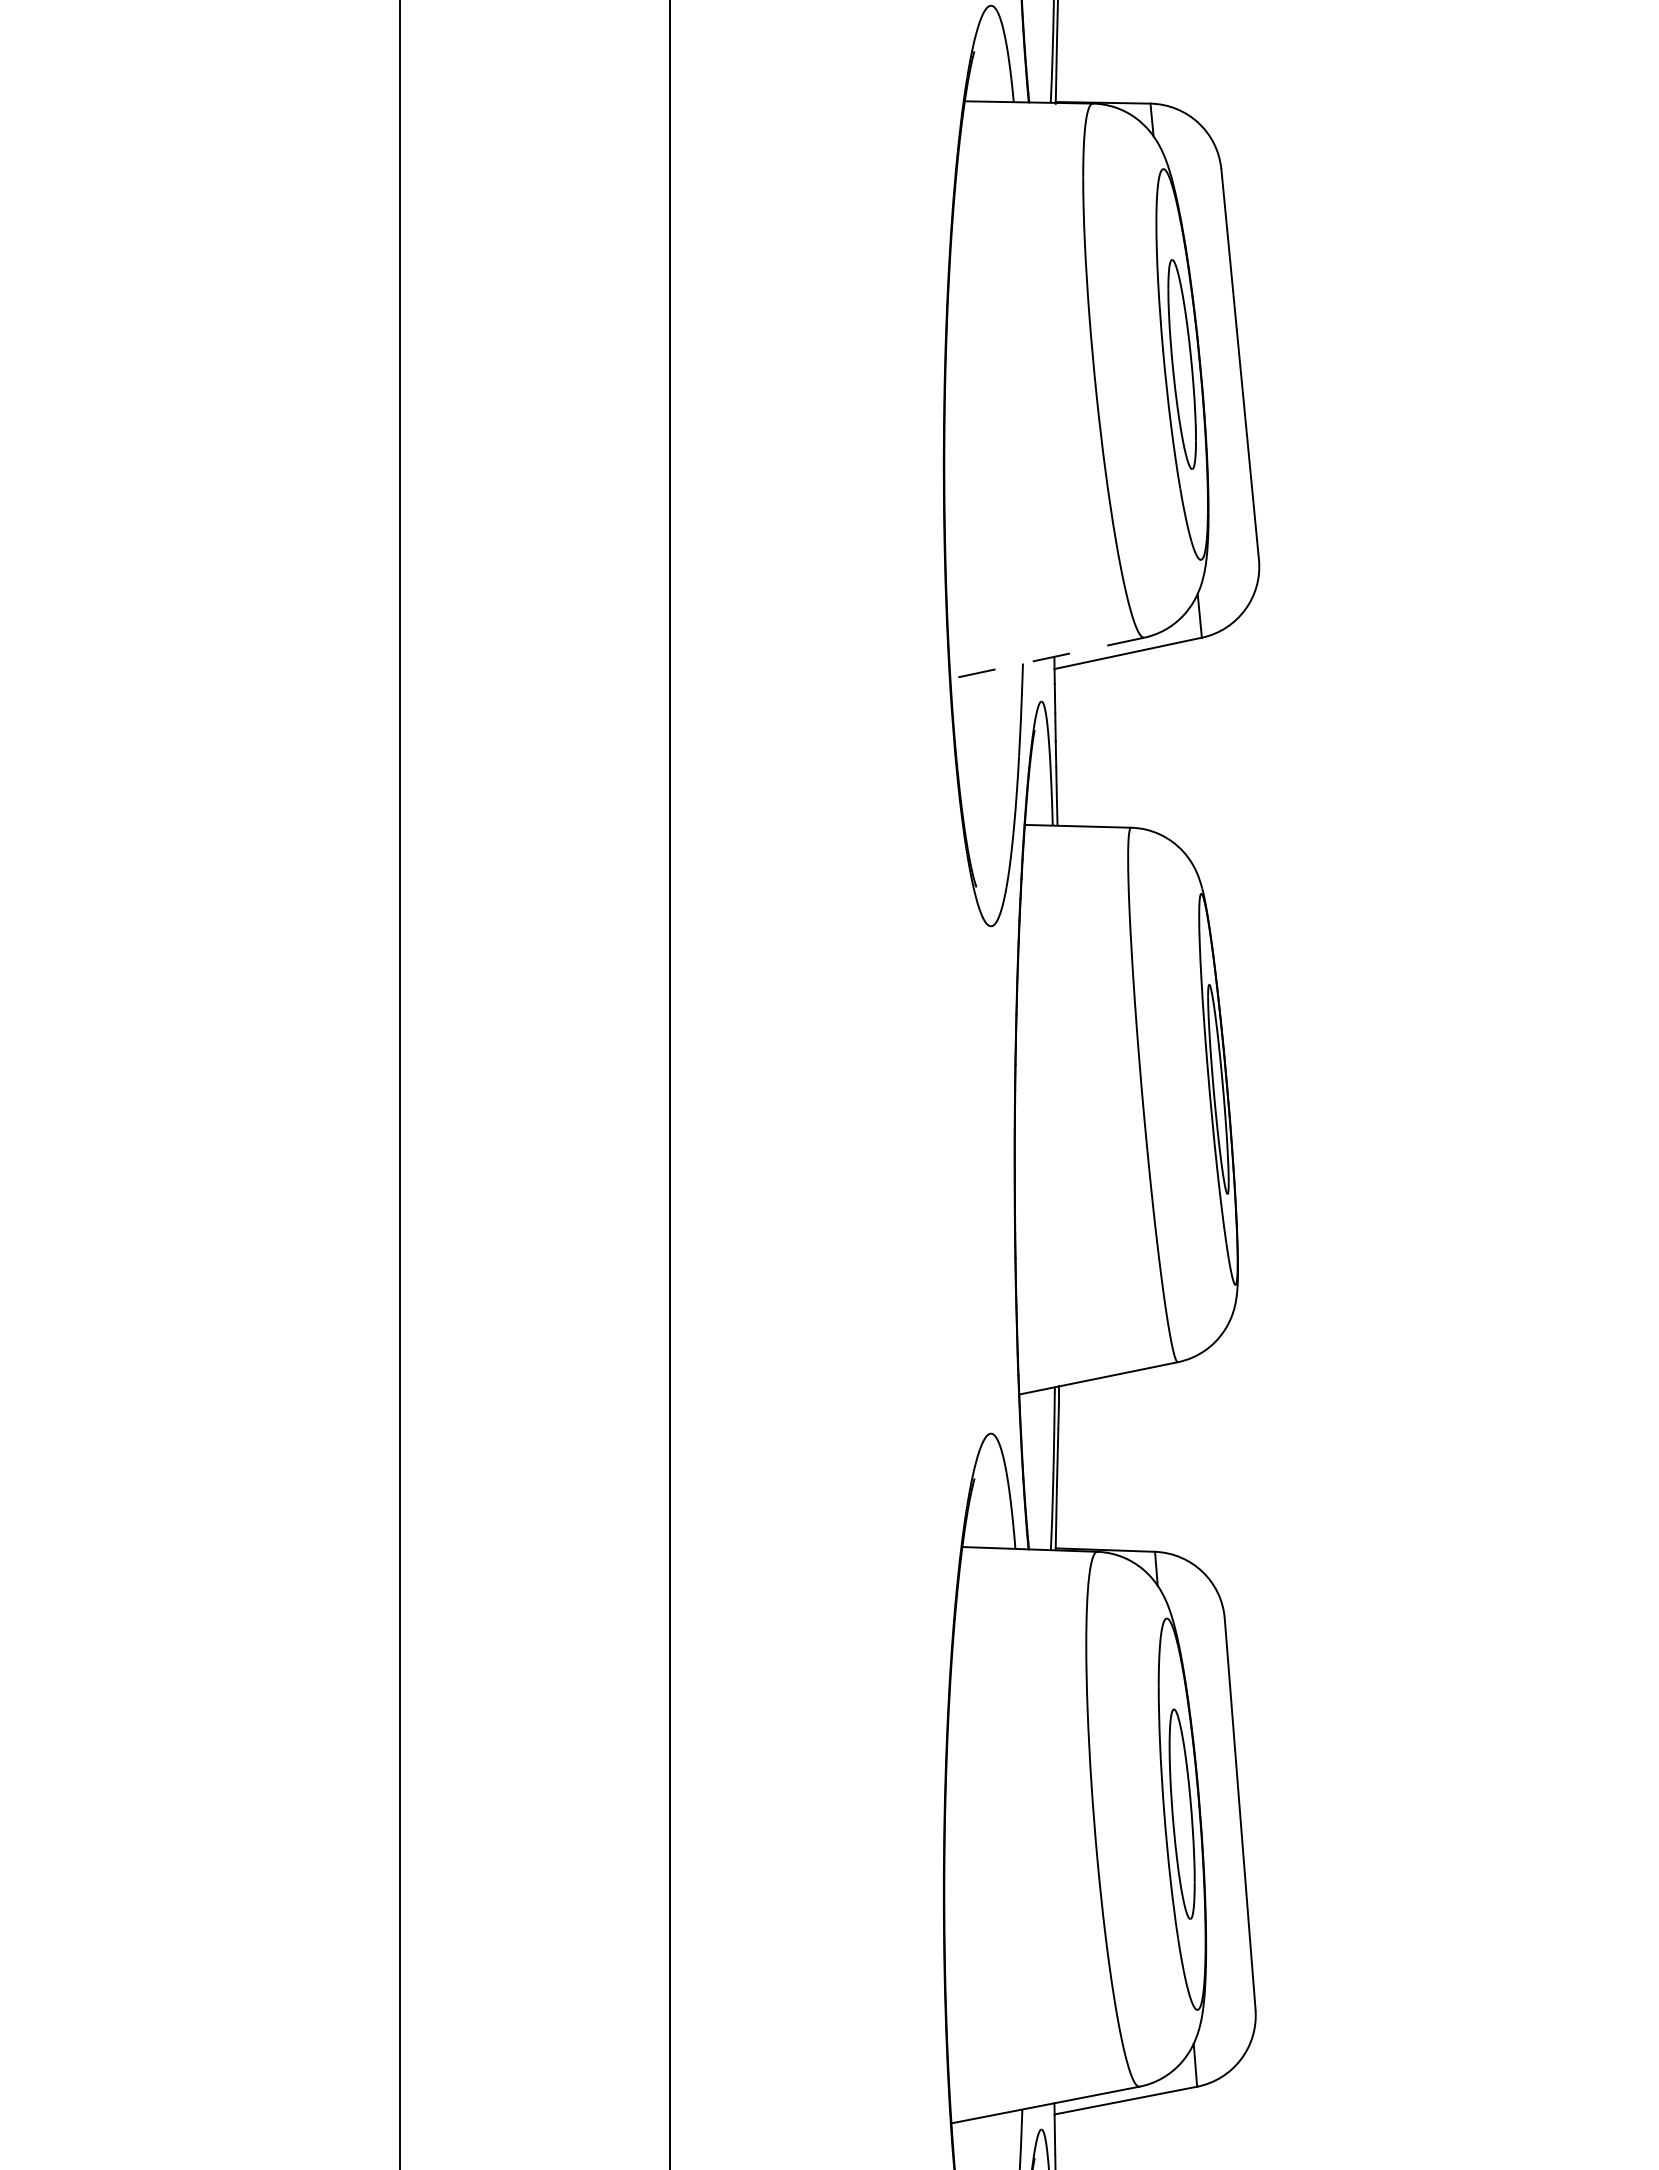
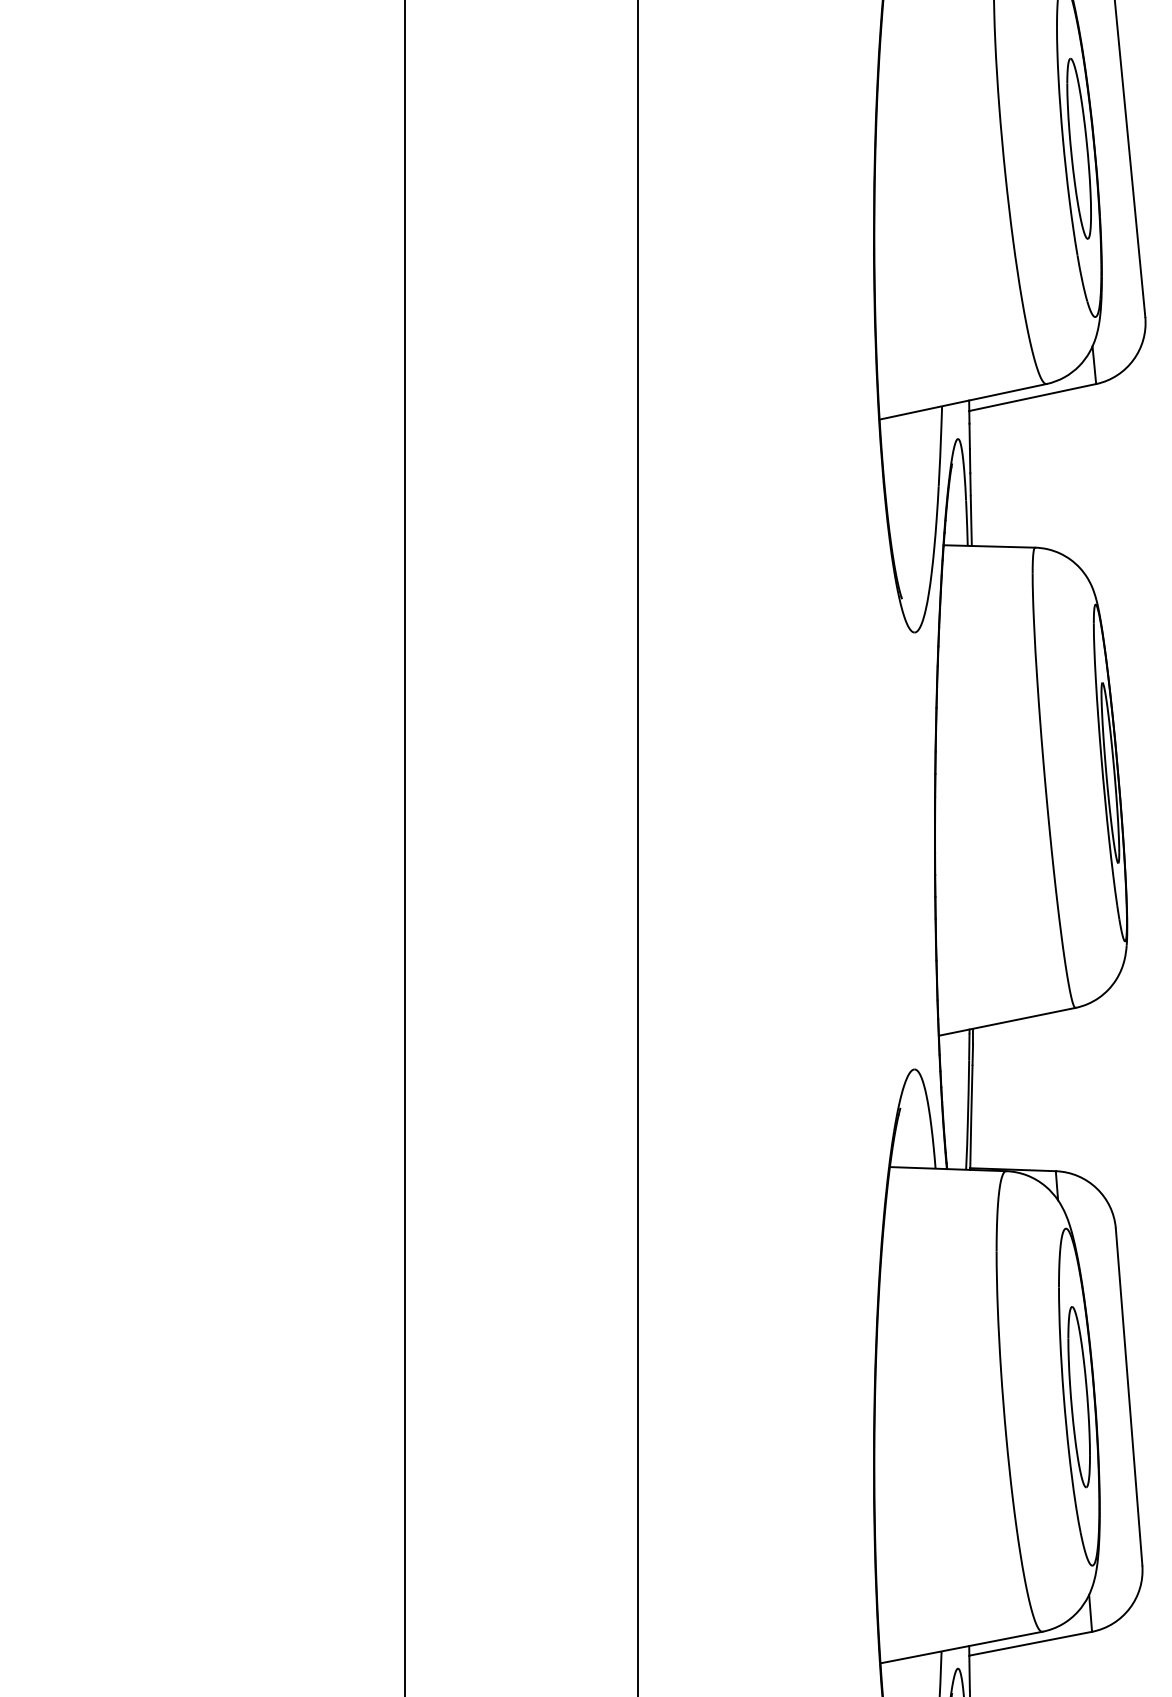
line: (1046, 658) -> (962, 401), dashed -> solid

